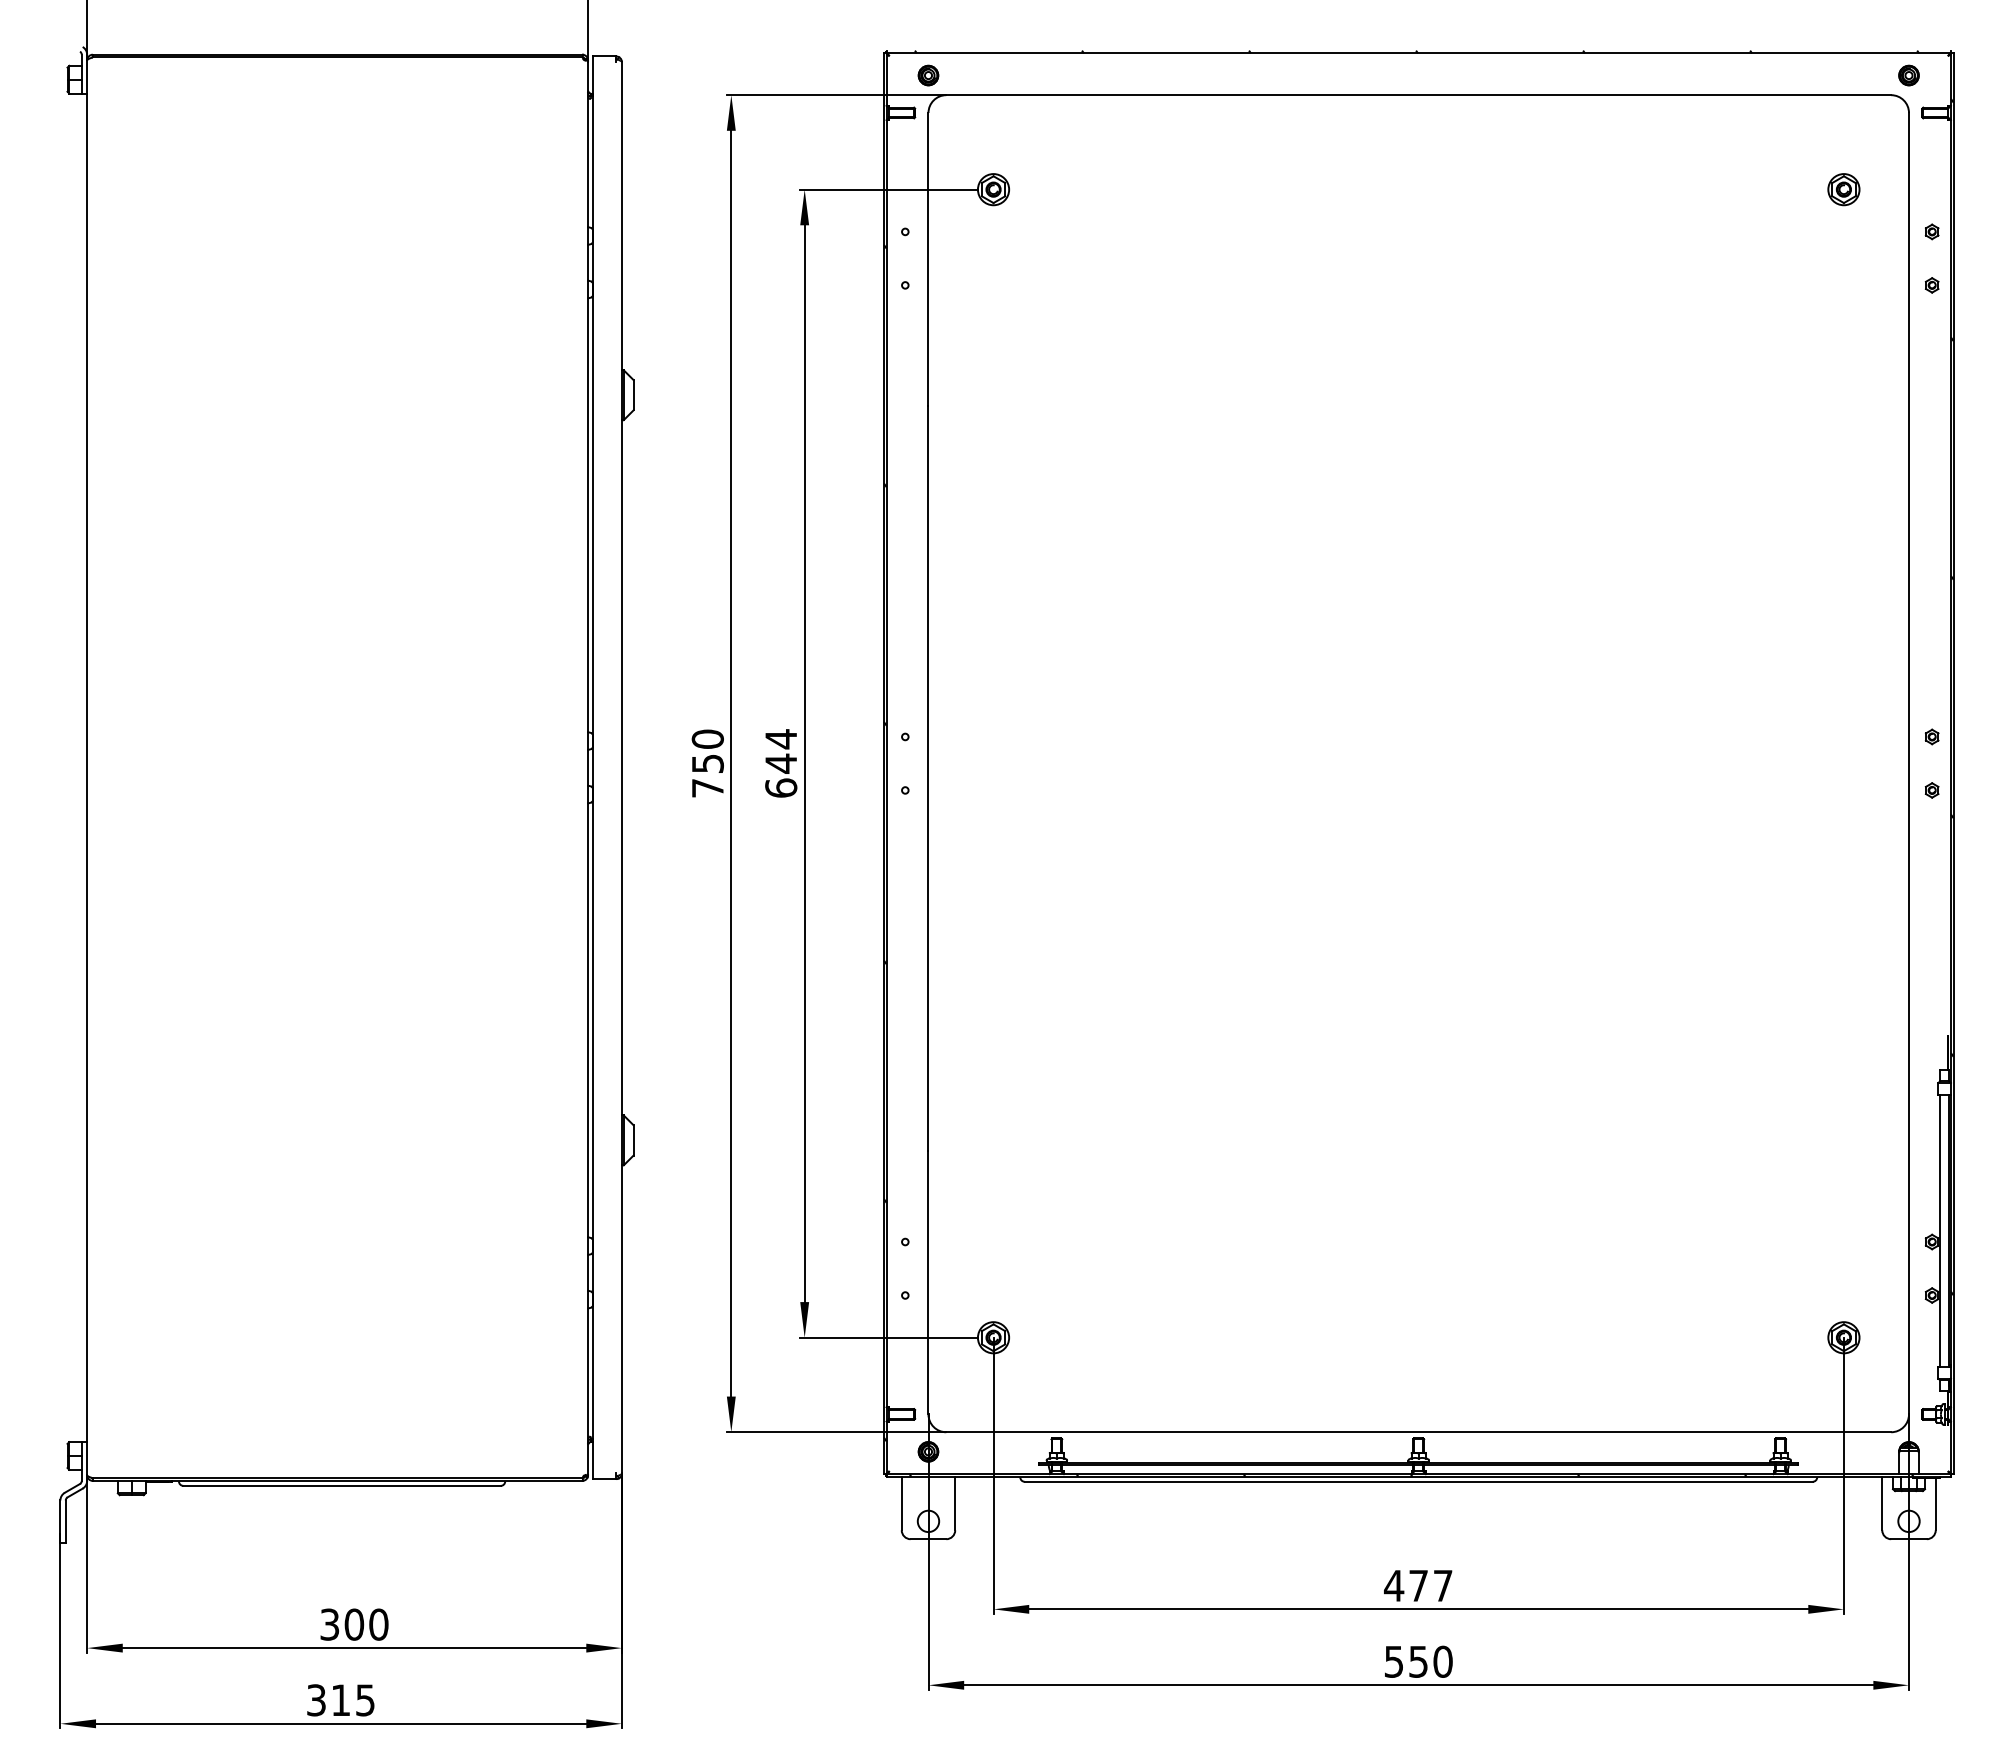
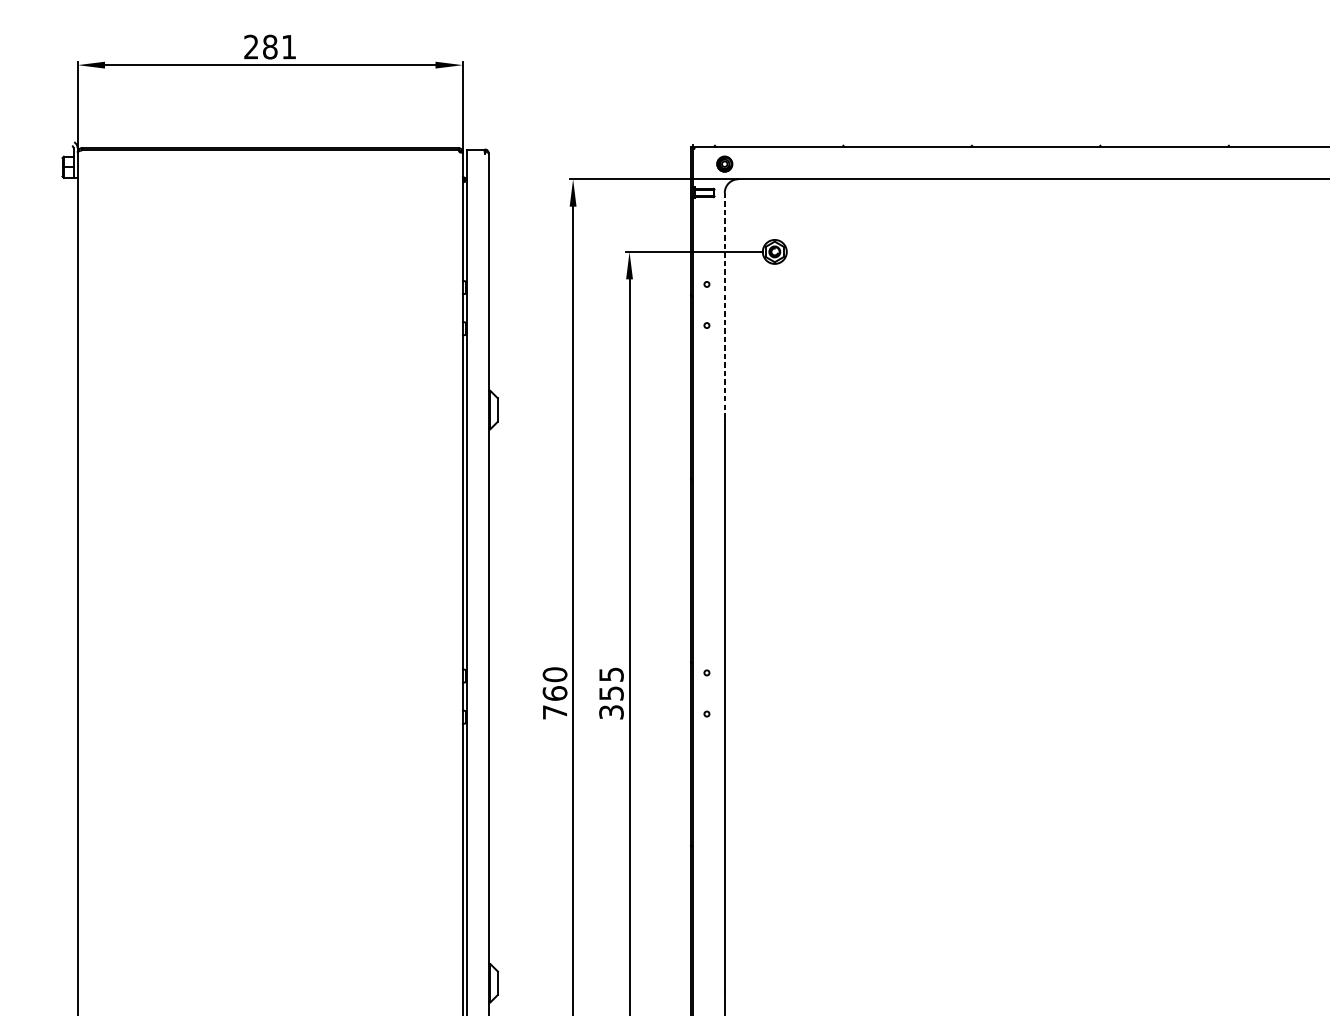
line: (928, 259) -> (724, 305), solid -> dashed
text: (707, 763) -> (554, 693), 750 -> 760
text: (781, 763) -> (611, 693), 644 -> 355

